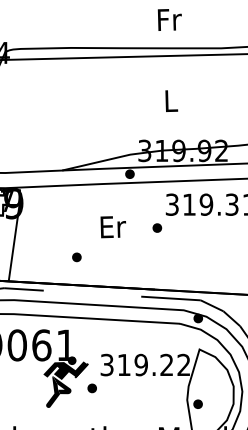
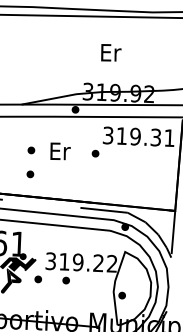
text: (171, 101) -> (111, 53), L -> Er
part: (76, 227) -> (31, 150), added
part: (126, 388) -> (65, 280), added

